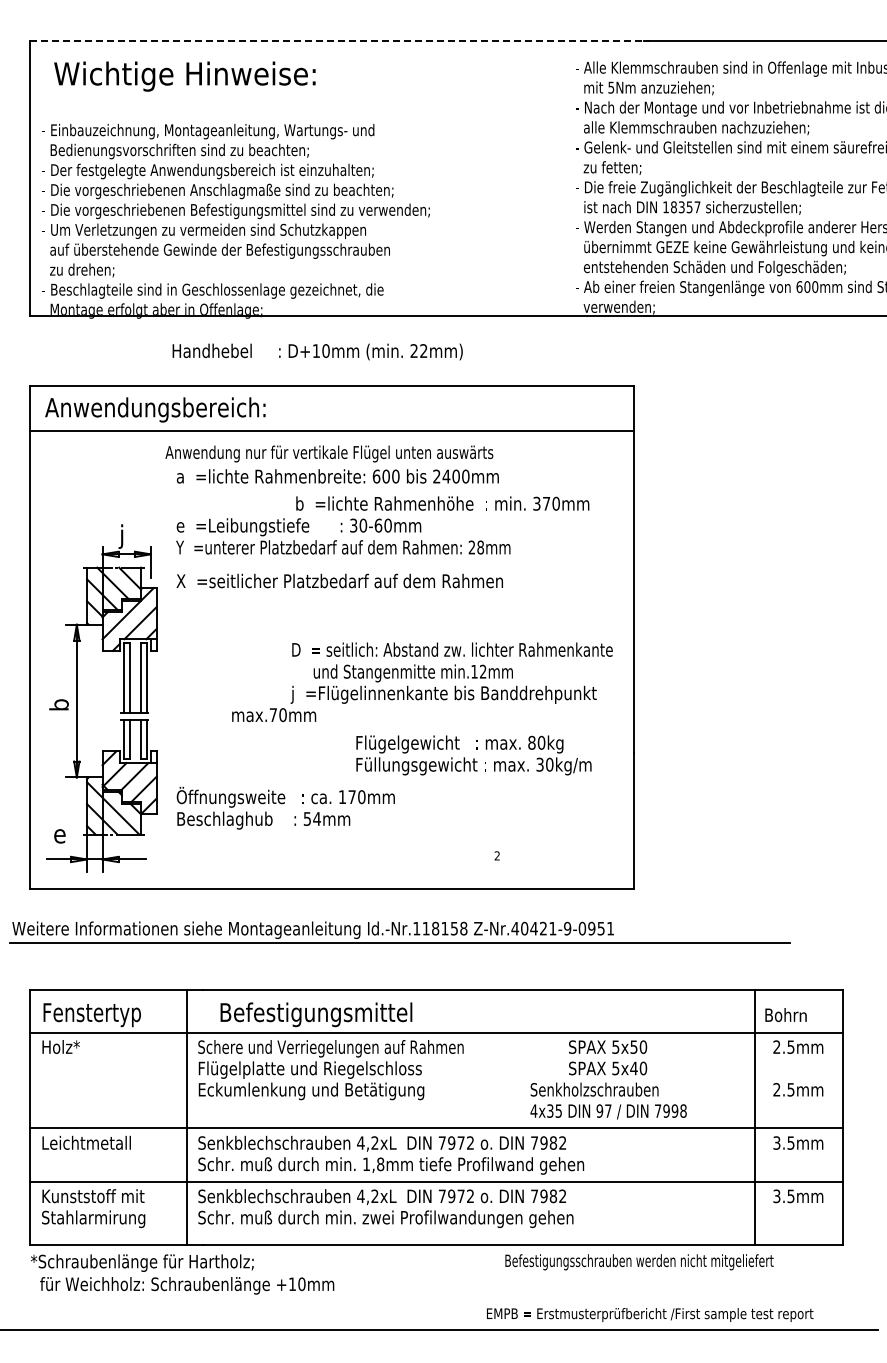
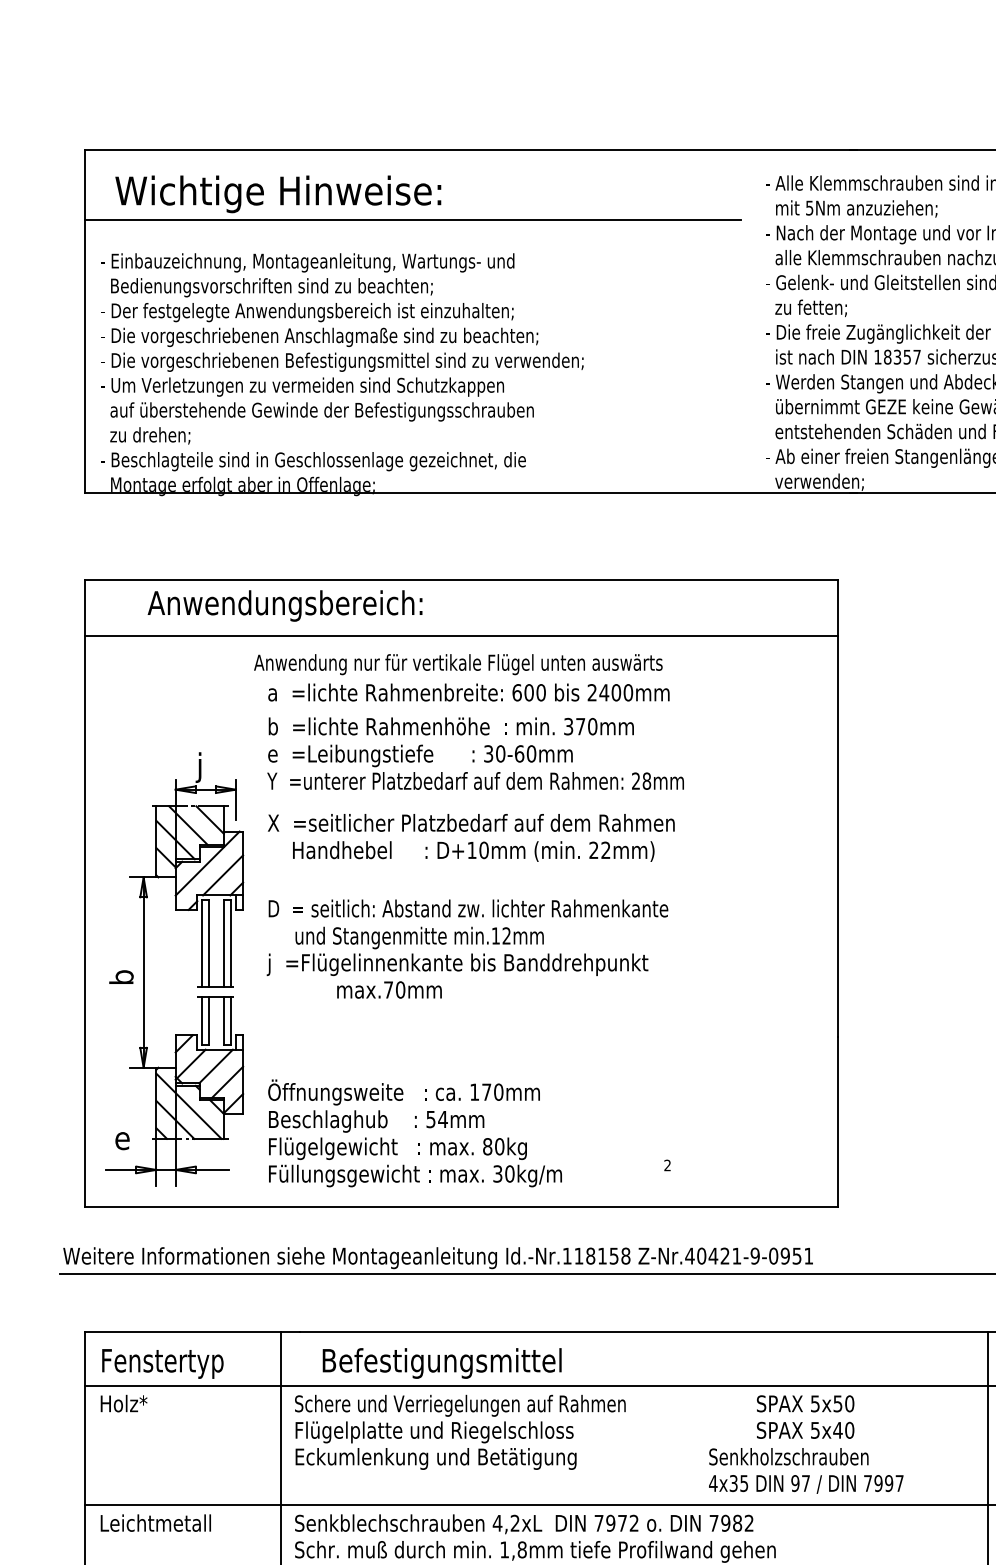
line: (340, 40) -> (472, 149), dashed -> solid
line: (292, 96) -> (412, 219), added
text: (317, 351) -> (473, 850), moved
text: (155, 409) -> (285, 605), moved
text: (442, 503) -> (451, 726), moved
text: (451, 672) -> (467, 936), moved
text: (473, 755) -> (414, 1162), moved
text: (683, 1110) -> (899, 1482), 7998 -> 7997

